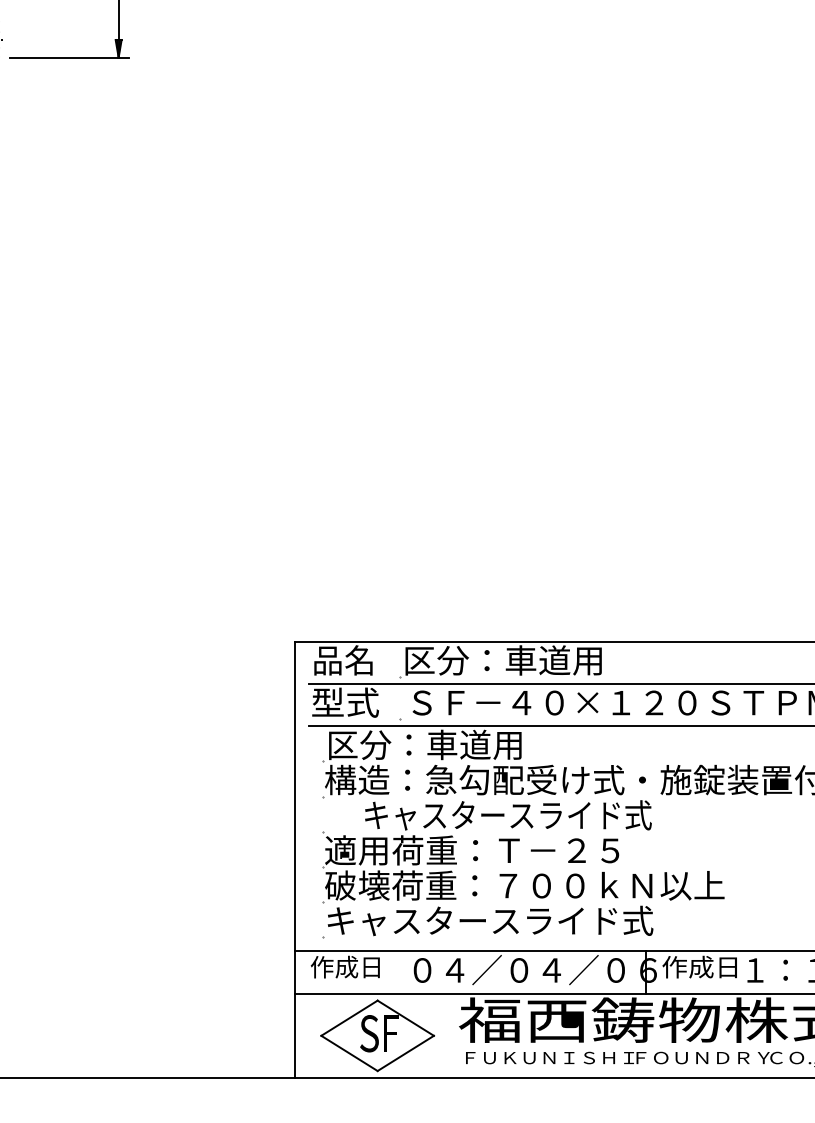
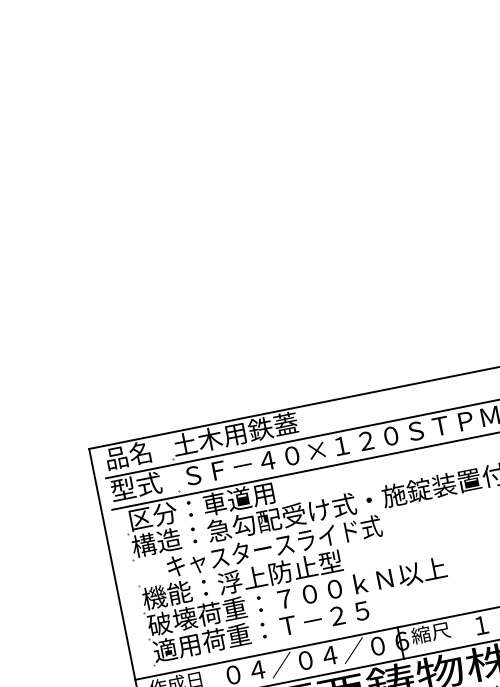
text: (502, 660) -> (247, 431), 区分：車道用 -> 土木用鉄蓋
text: (472, 850) -> (252, 578), 適用荷重：Ｔ－２５ -> 機能：浮上防止型
text: (489, 920) -> (276, 627), キャスタースライド式 -> 適用荷重：Ｔ－２５
text: (699, 966) -> (439, 630), 作成日 -> 縮尺

